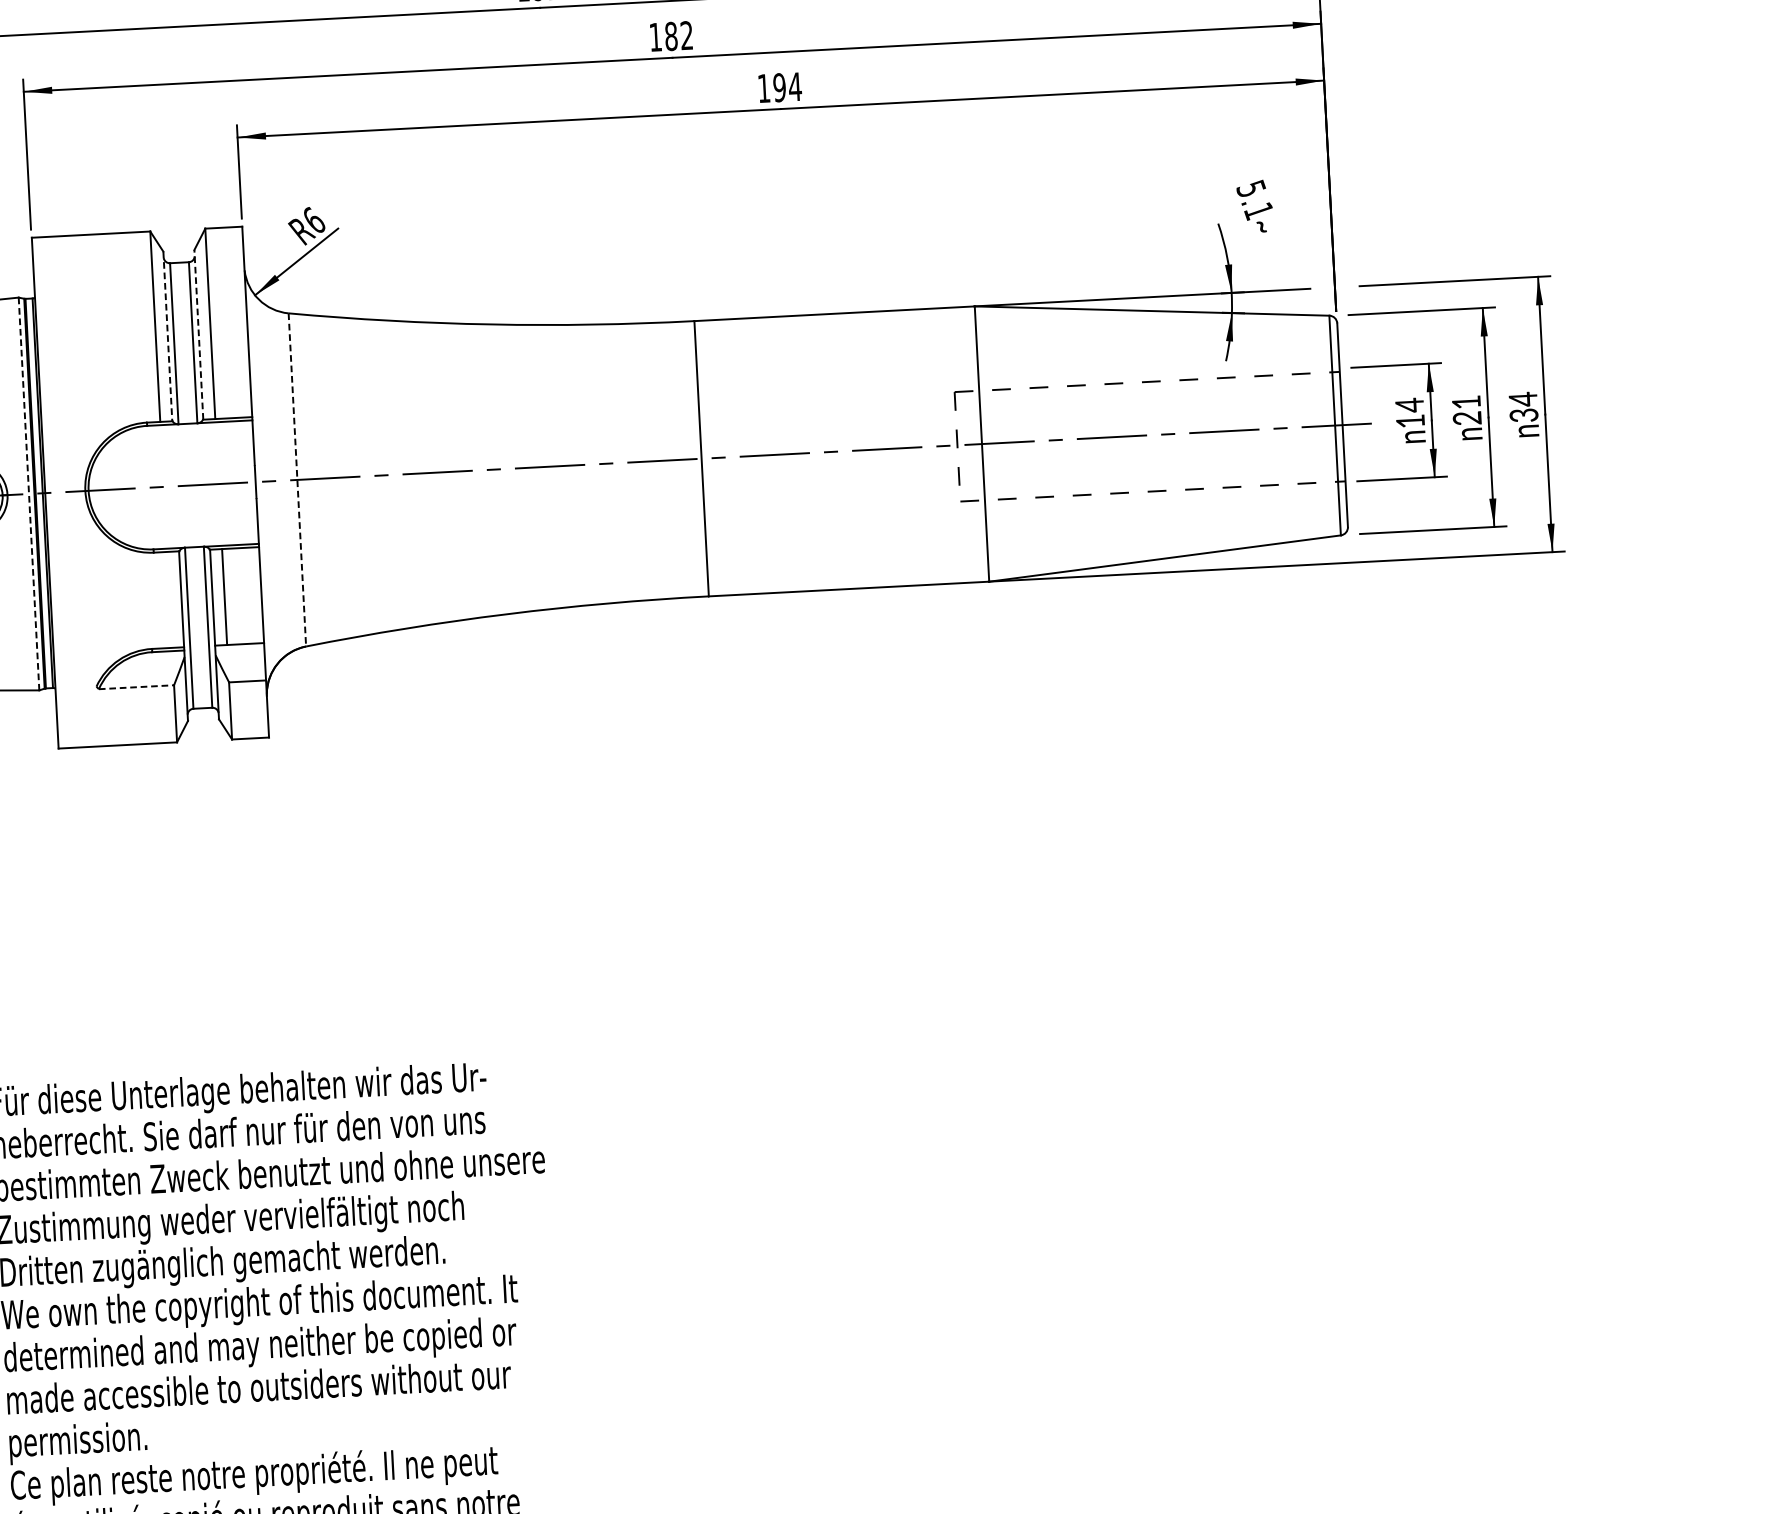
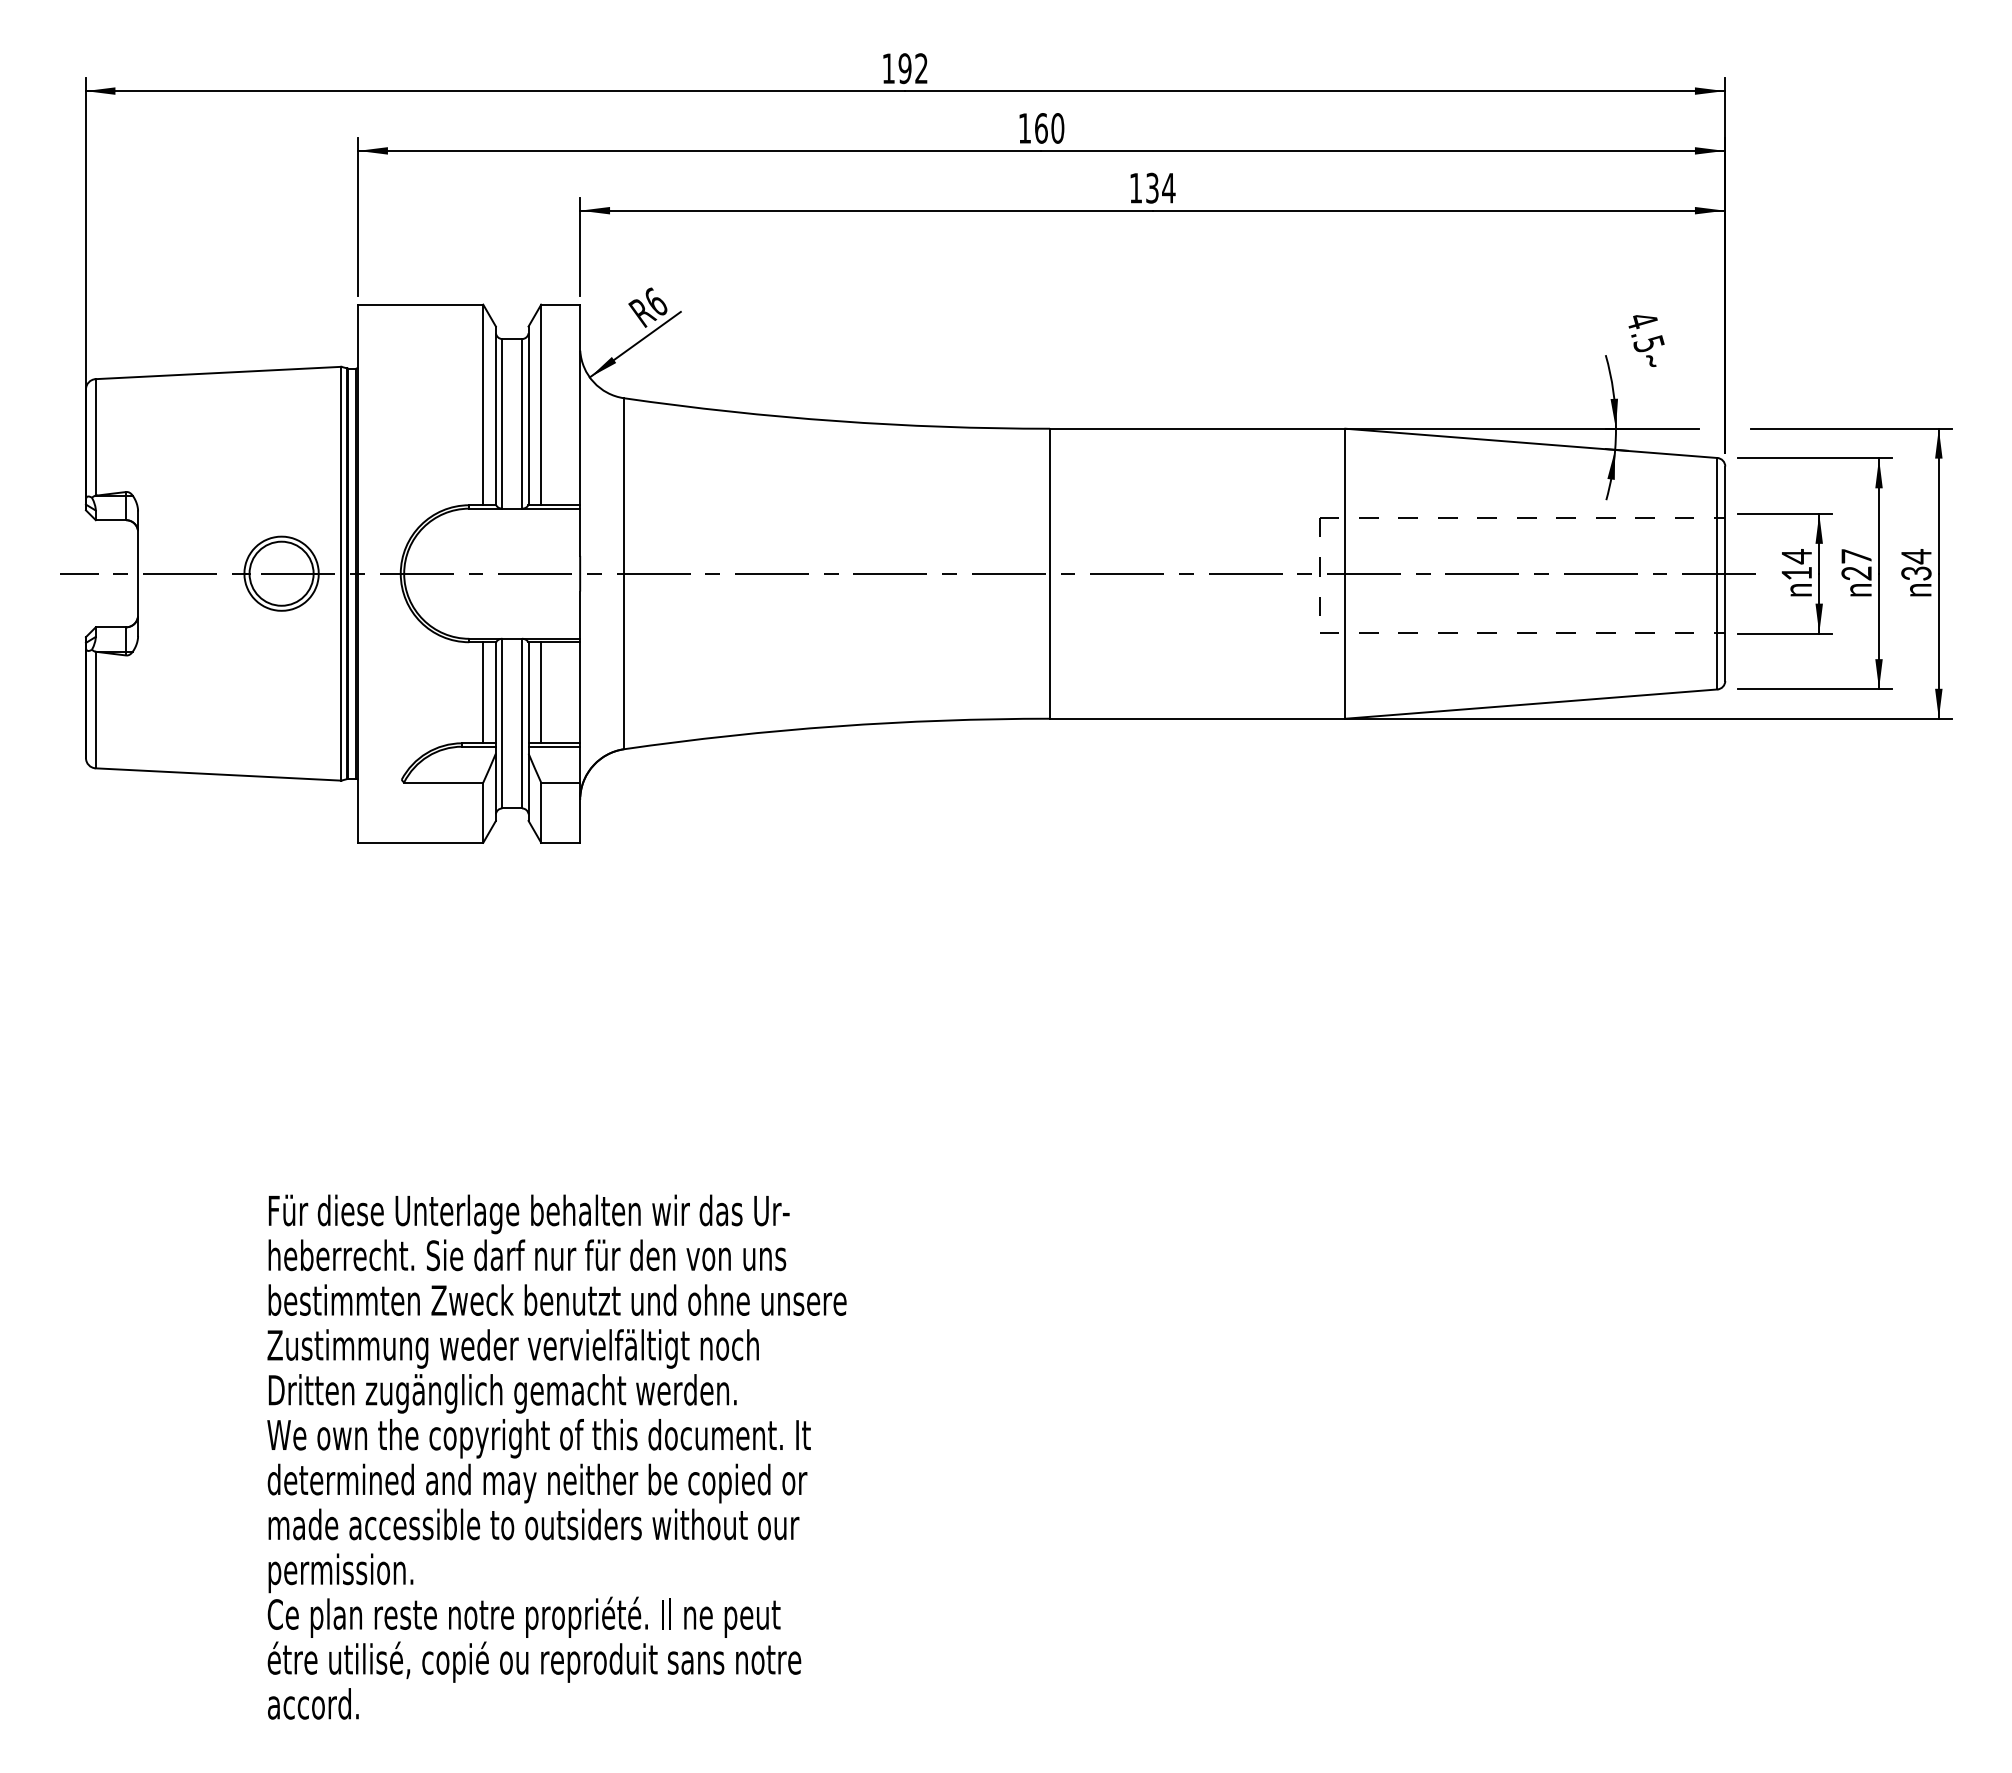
text: (679, 36) -> (1049, 128), 182 -> 160
text: (779, 87) -> (1152, 187), 194 -> 134
text: (1254, 200) -> (1645, 332), 5.1 -> 4.5
line: (198, 334) -> (528, 415), dashed -> solid
line: (167, 337) -> (495, 416), dashed -> solid
text: (1466, 402) -> (1856, 556), 21 -> 27
line: (297, 480) -> (624, 574), dashed -> solid
line: (29, 493) -> (341, 573), dashed -> solid
line: (169, 599) -> (483, 692), added
line: (239, 647) -> (554, 746), added
line: (136, 687) -> (443, 782), dashed -> solid

